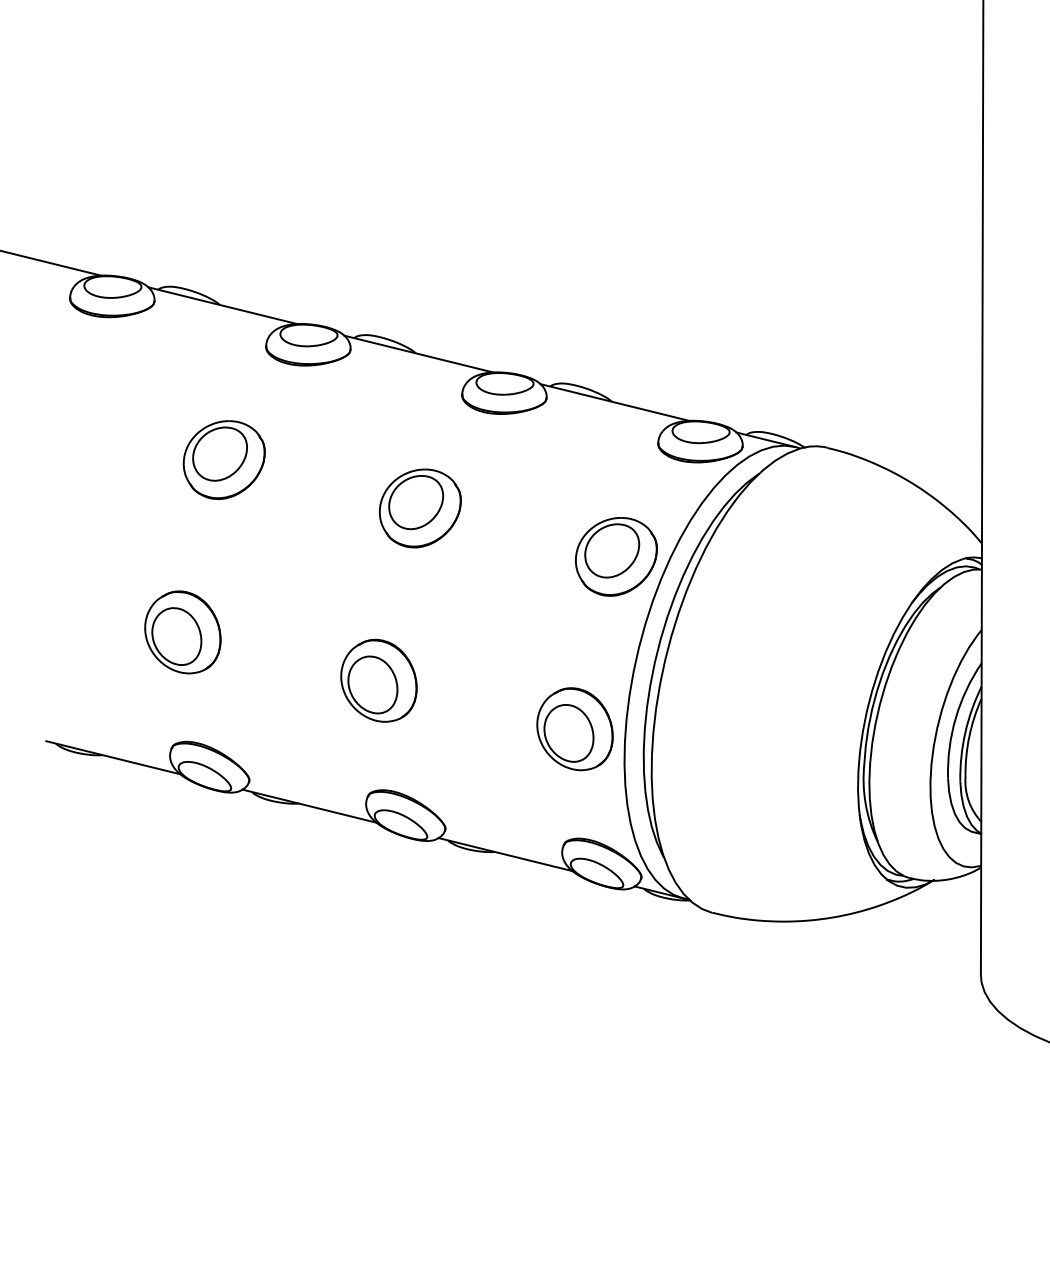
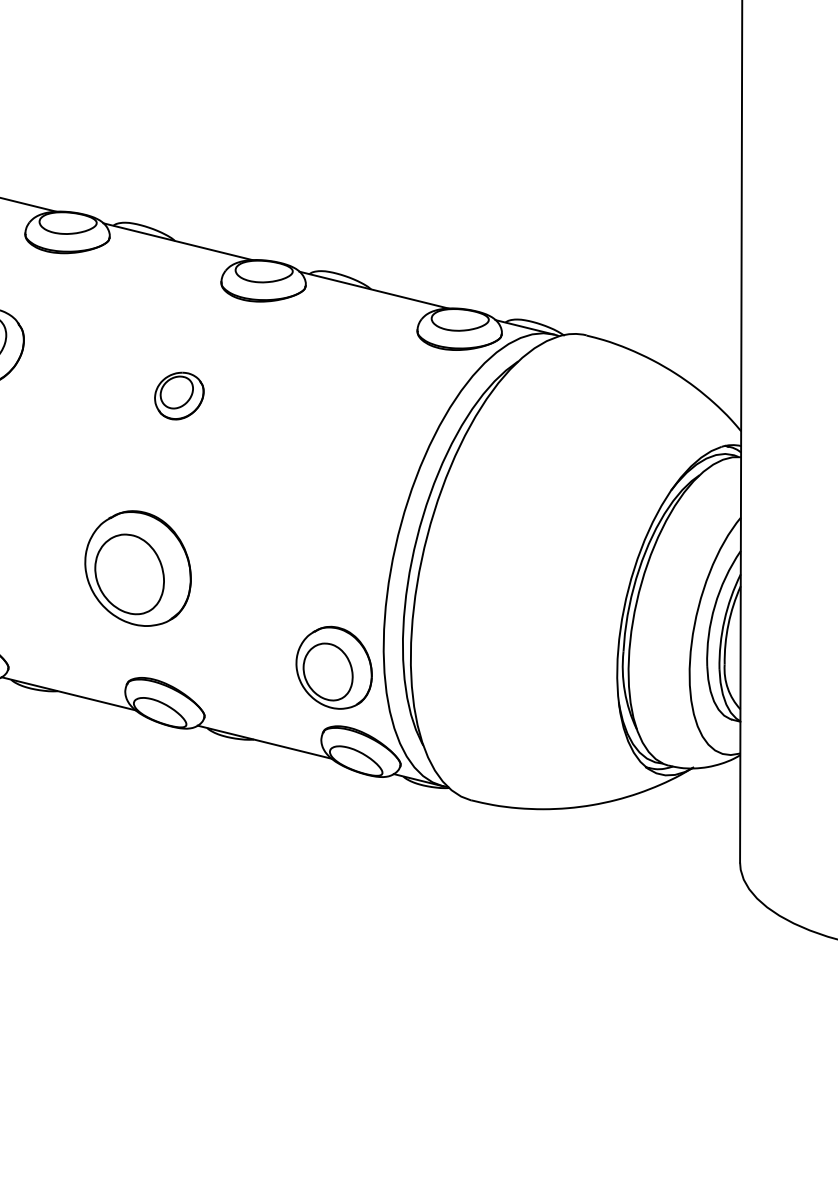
part: (419, 508) -> (178, 396), size x0.6
part: (616, 556) -> (375, 444), removed
part: (378, 680) -> (137, 568), size x1.4
part: (574, 729) -> (333, 668), moved

